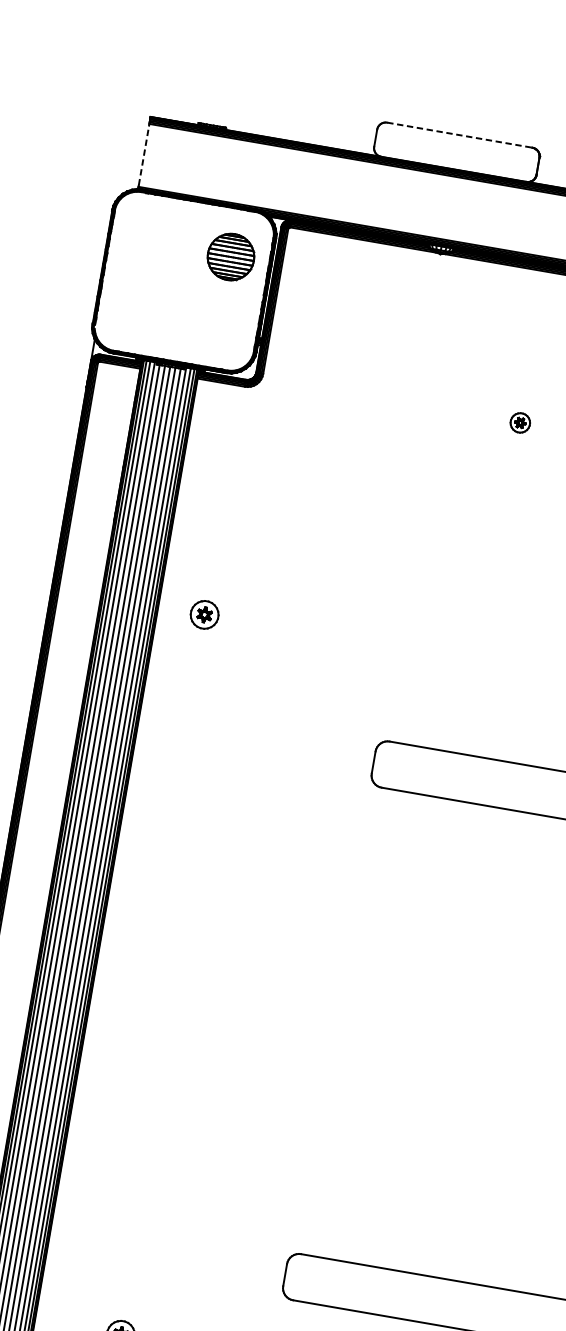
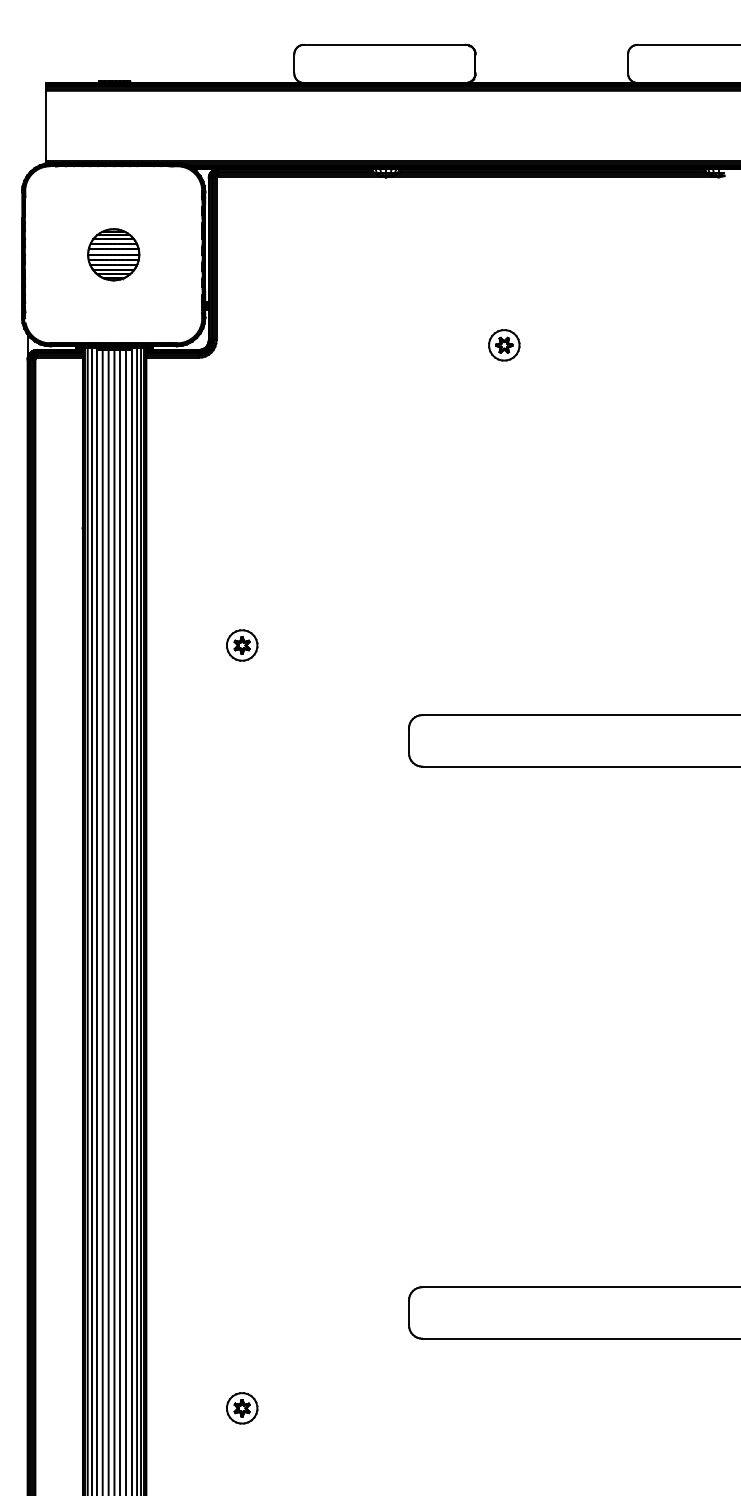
line: (460, 134) -> (385, 44), dashed -> solid
line: (144, 155) -> (46, 125), dashed -> solid
part: (230, 256) -> (113, 254), moved
part: (520, 423) -> (504, 345), size x1.43
part: (204, 614) -> (242, 645), moved

